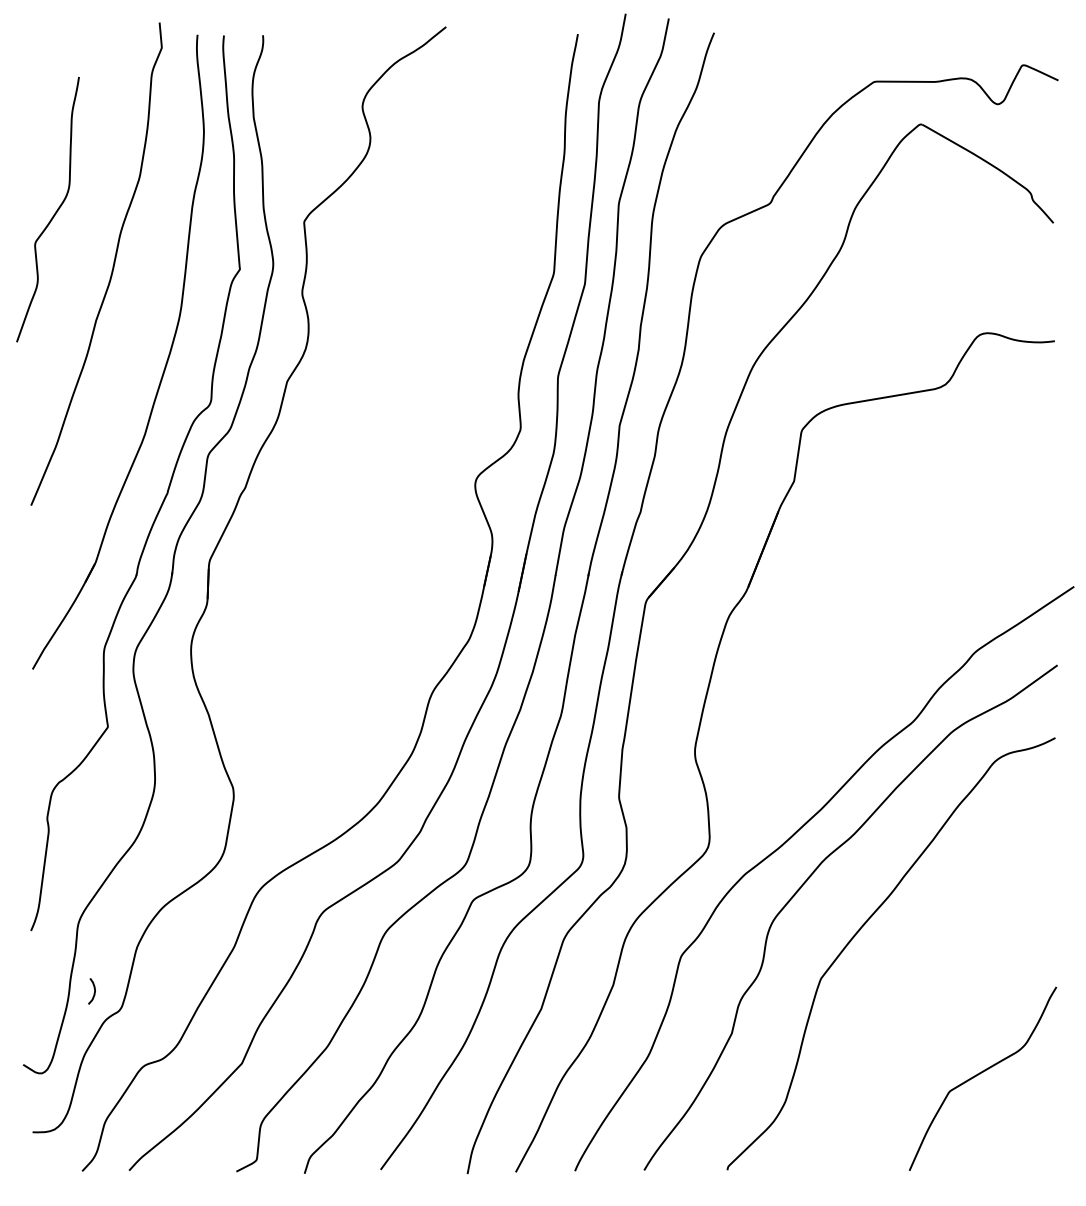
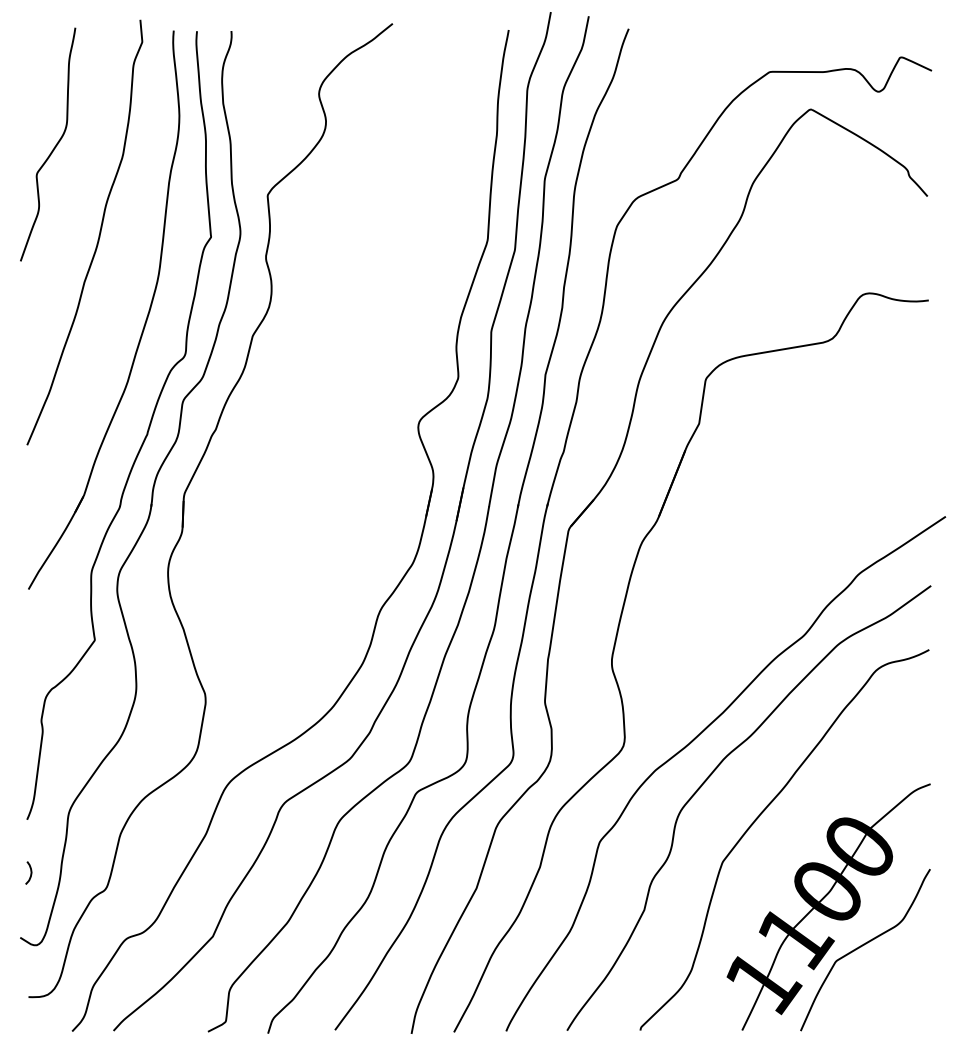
curve: (55, 211) -> (54, 146), moved
curve: (93, 990) -> (30, 872), moved
part: (940, 1029) -> (828, 906), added

